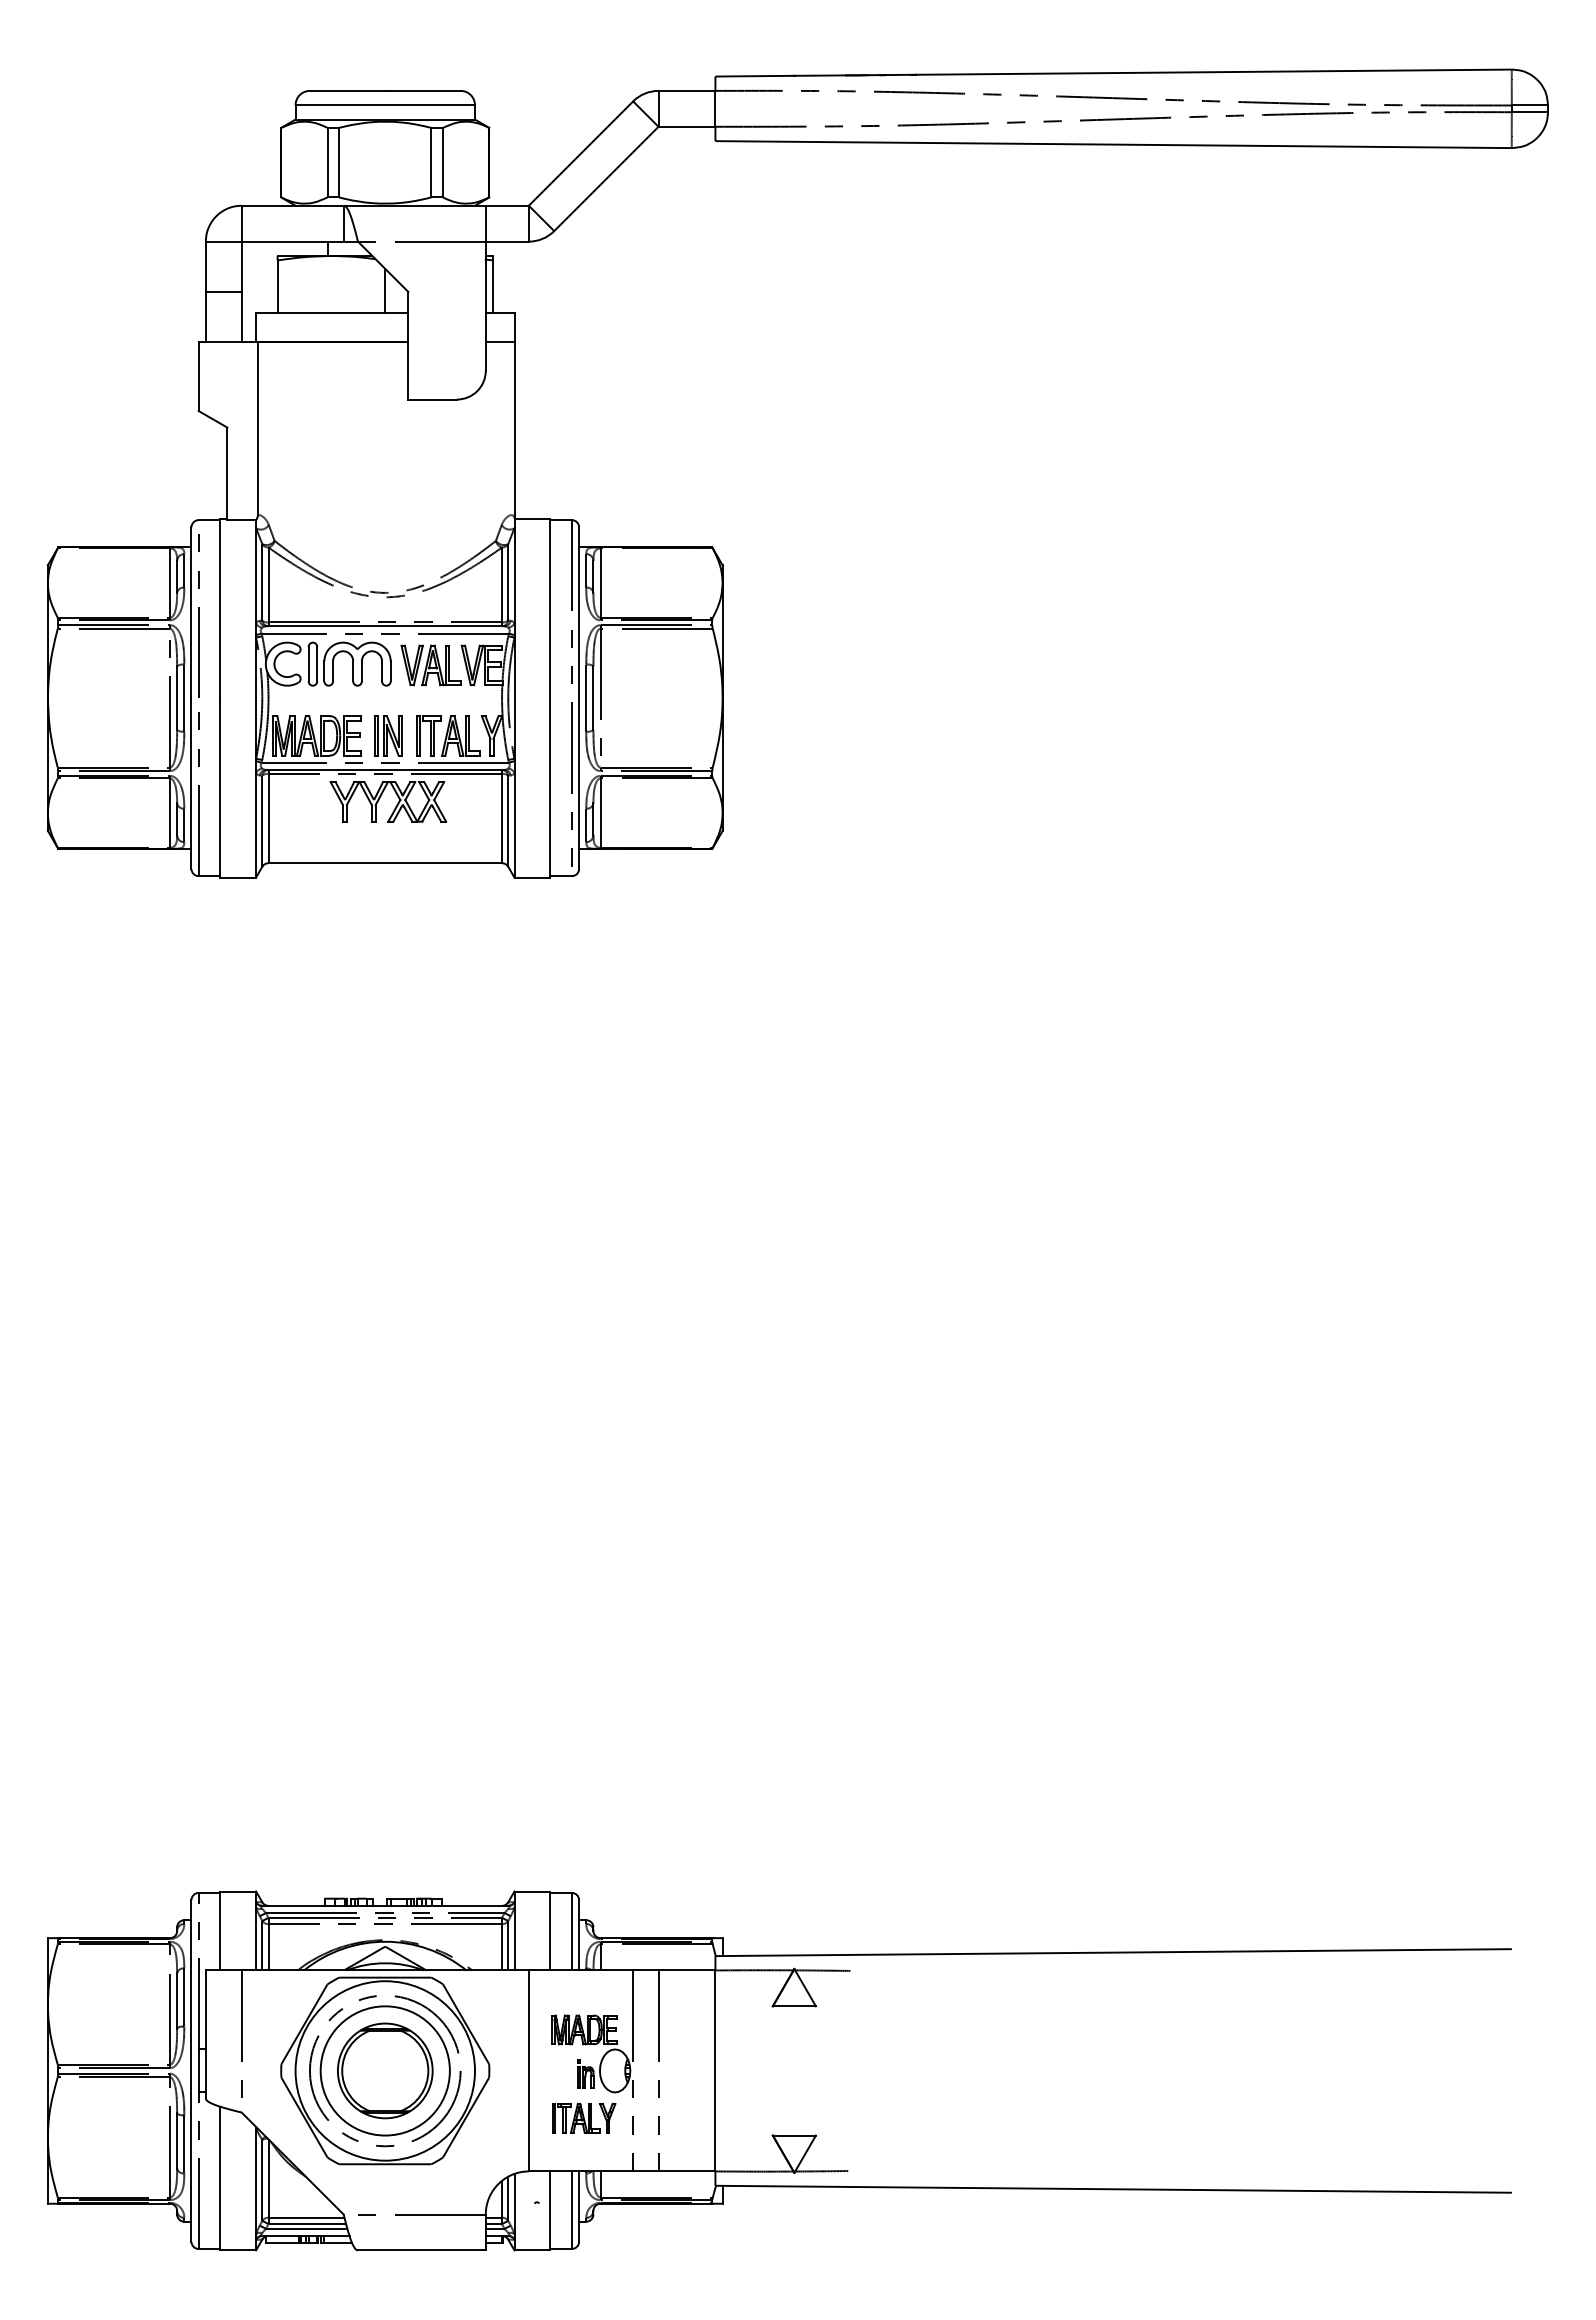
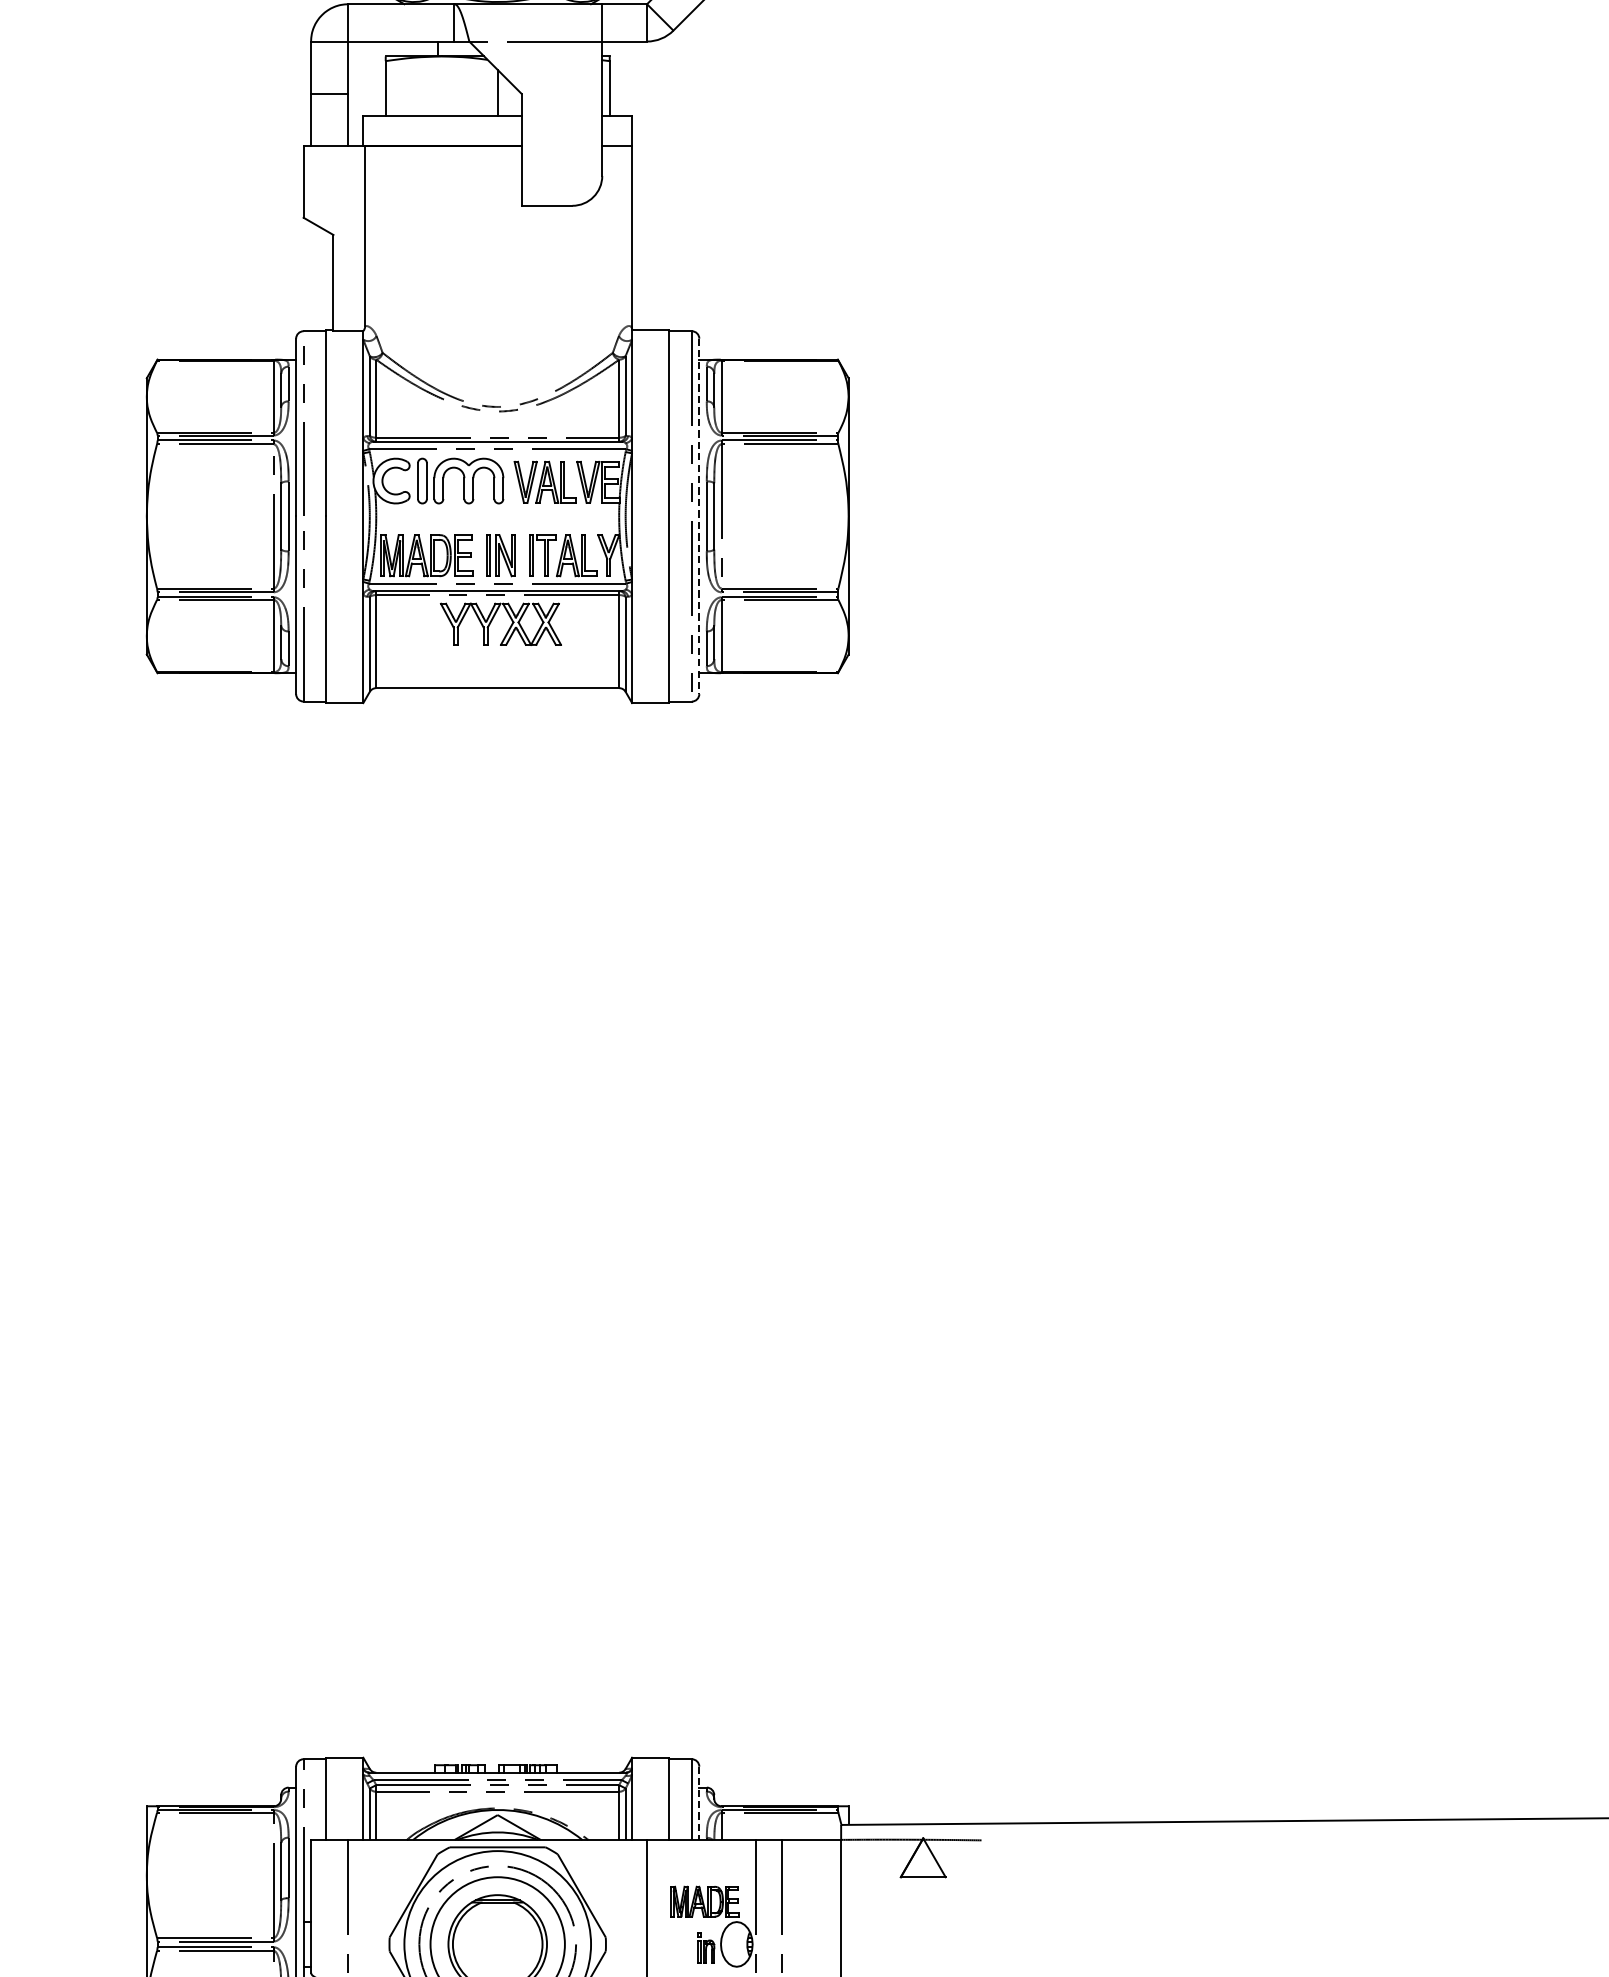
line: (579, 698) -> (699, 516), solid -> dashed
line: (579, 1935) -> (699, 1803), solid -> dashed

